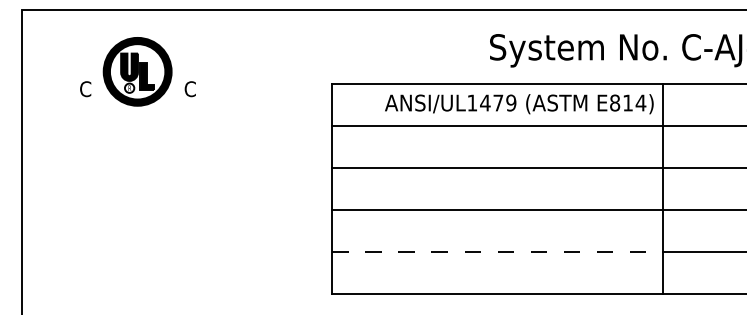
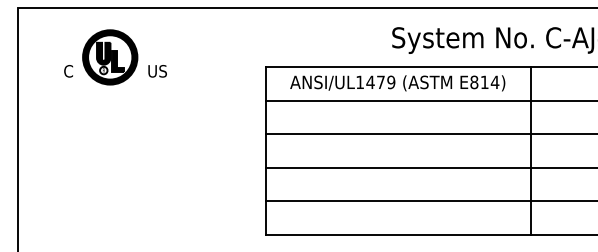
text: (196, 89) -> (157, 71), C -> US
text: (519, 104) -> (397, 83), moved
line: (497, 251) -> (398, 201), dashed -> solid

